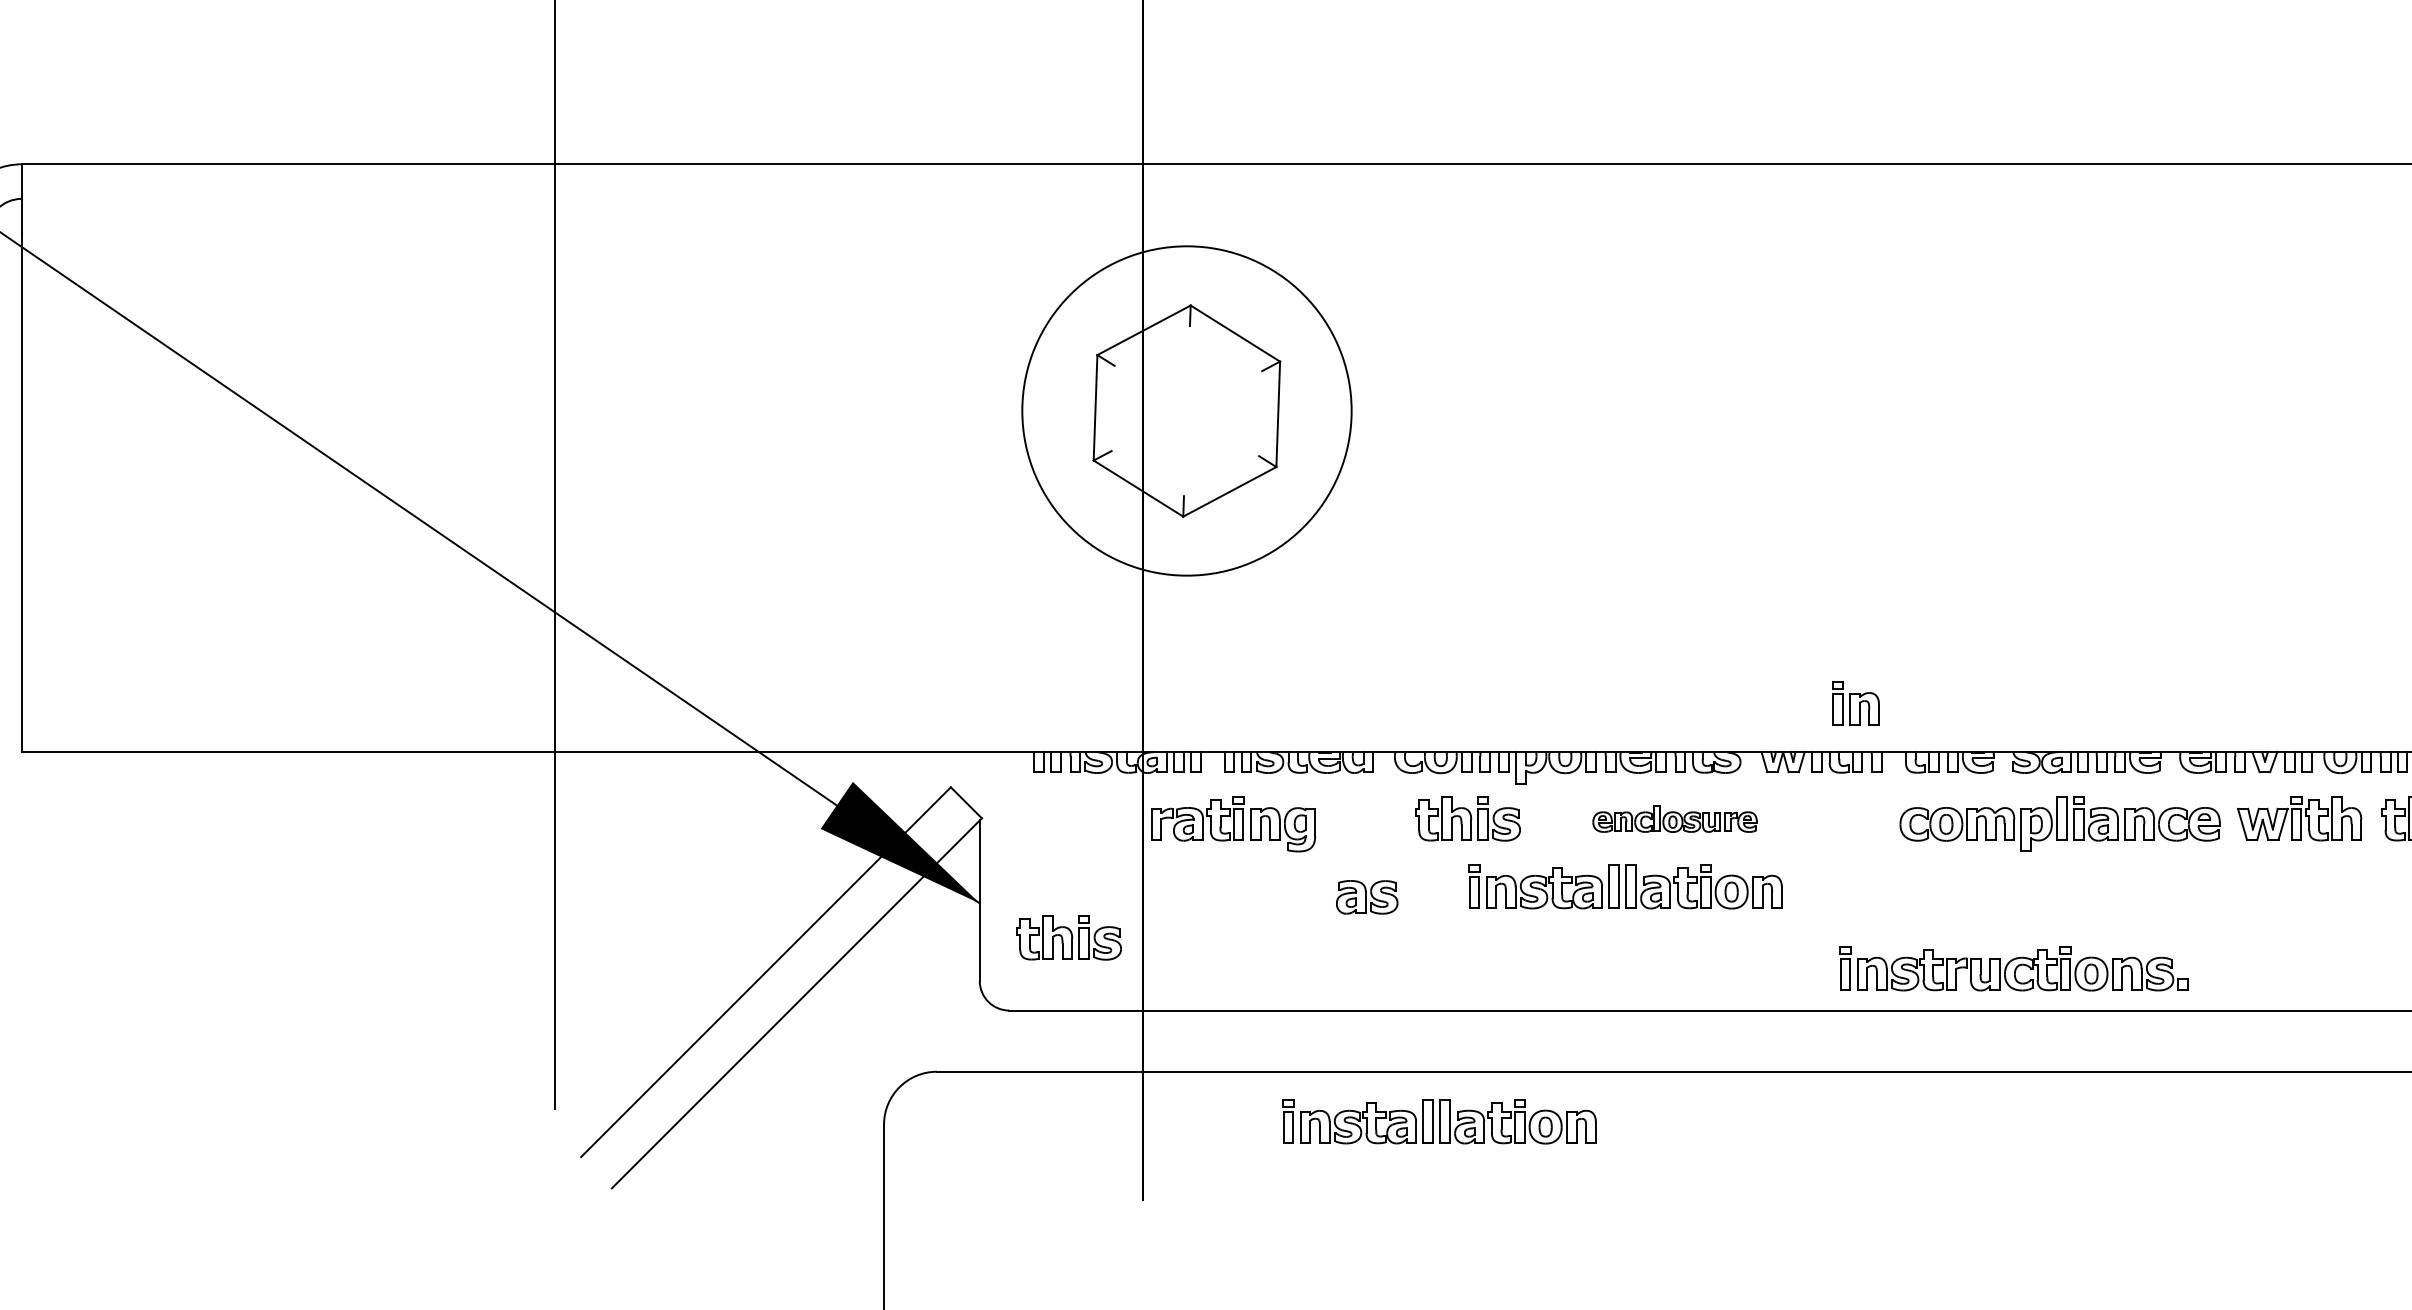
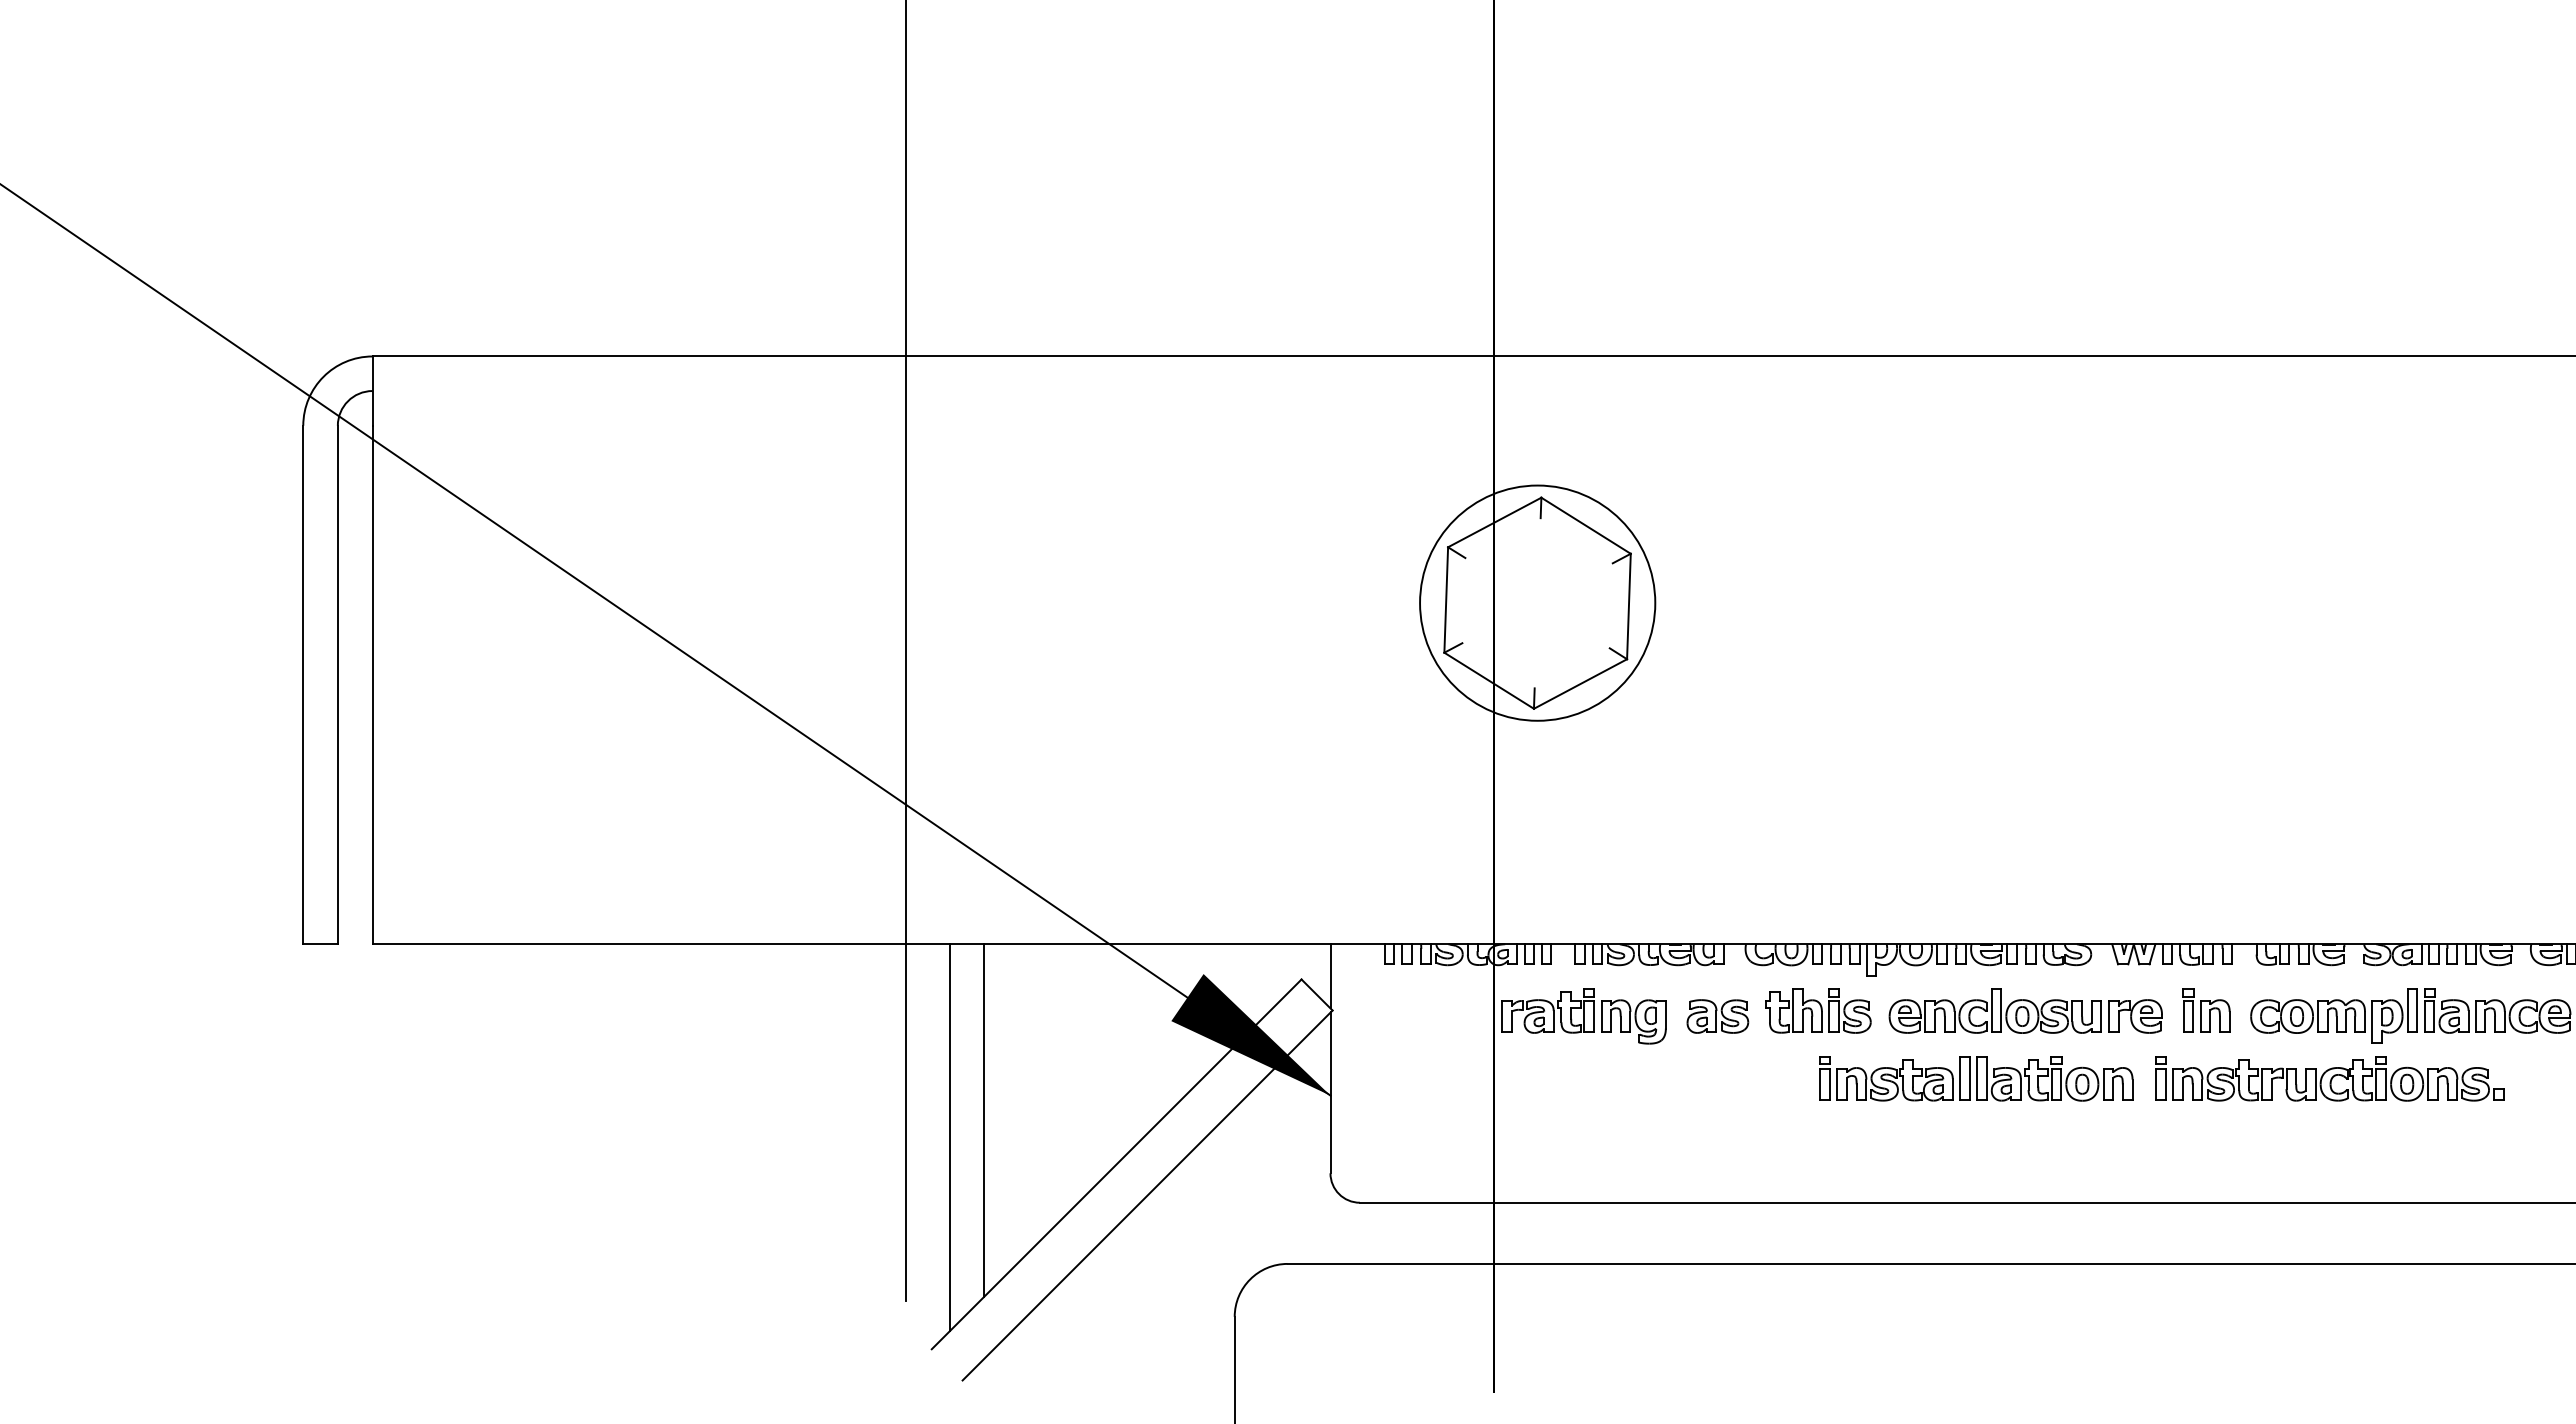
circle: (1186, 410) -> (1537, 602), size x0.71
part: (1855, 703) -> (2206, 1010), moved
line: (979, 784) -> (1330, 976), added
part: (1674, 818) -> (2025, 1010), size x1.67
part: (1366, 897) -> (1717, 1016), moved
line: (633, 928) -> (984, 1120), added
part: (1068, 937) -> (1419, 1129), removed
line: (598, 945) -> (949, 1137), added
part: (2013, 968) -> (2329, 1078), moved
part: (1439, 1121) -> (1790, 1313), removed

